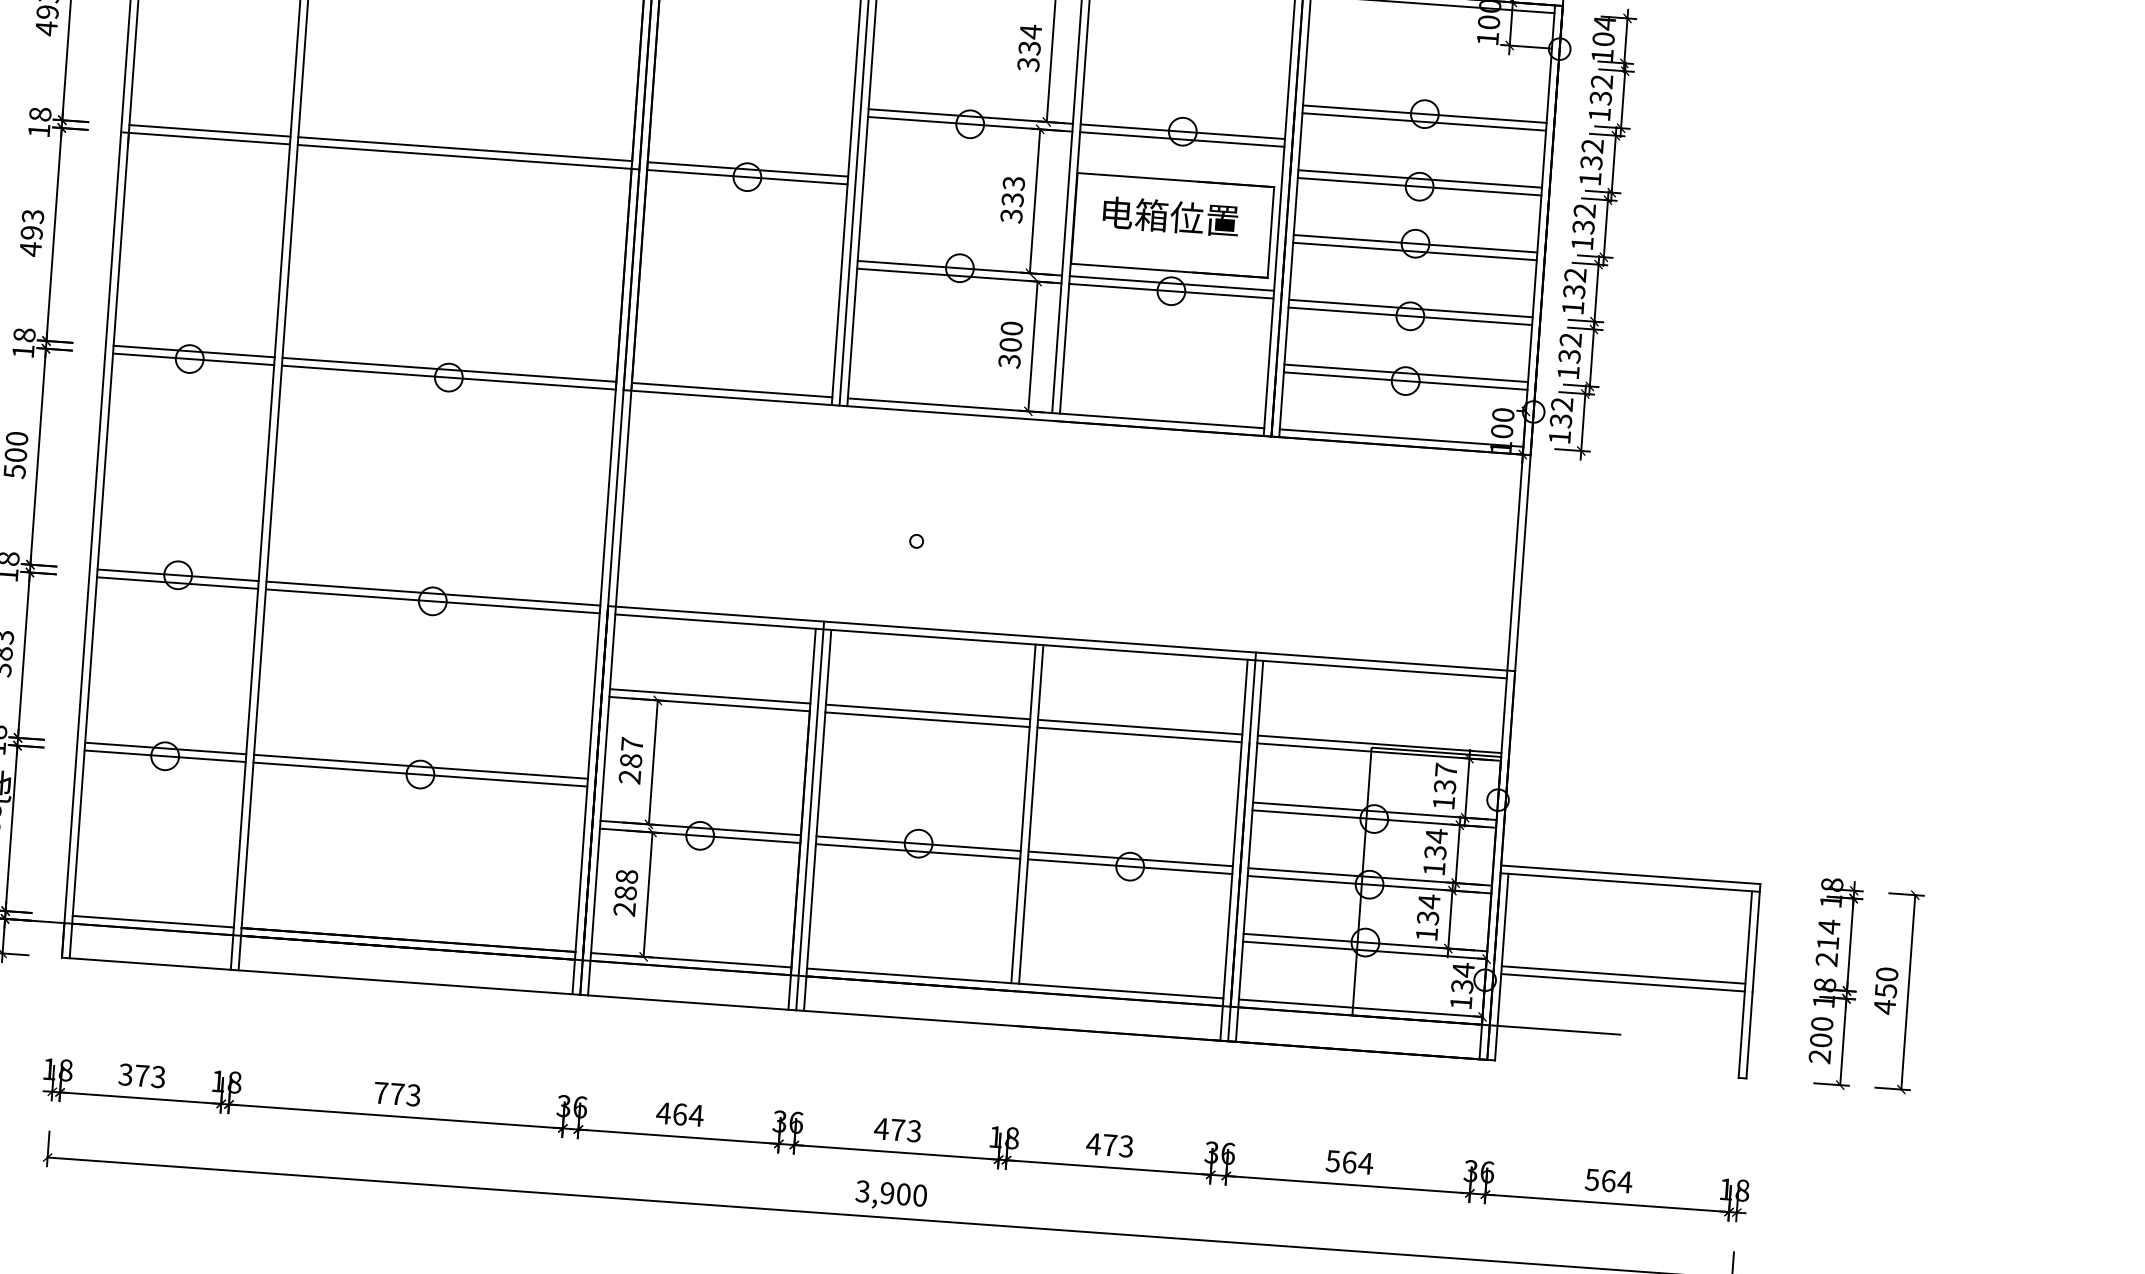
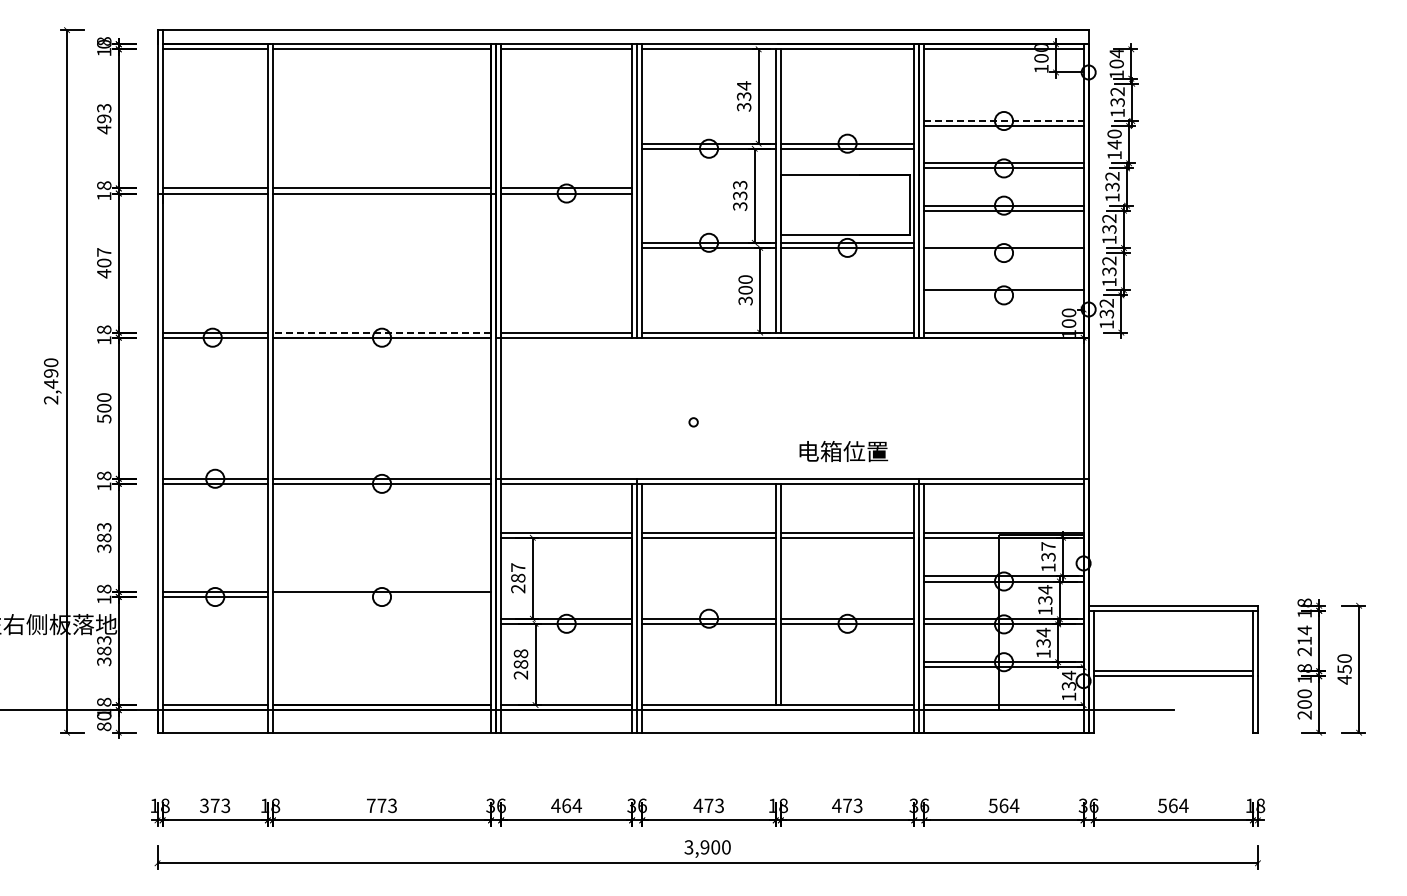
line: (1425, 114) -> (1004, 121), solid -> dashed
text: (1591, 154) -> (1114, 139), 132 -> 140
text: (1170, 216) -> (843, 451), moved
text: (32, 224) -> (104, 257), 493 -> 407
line: (1409, 316) -> (1003, 253), removed
line: (448, 369) -> (381, 332), solid -> dashed
line: (1404, 381) -> (1003, 295), removed
line: (419, 775) -> (381, 597), removed

